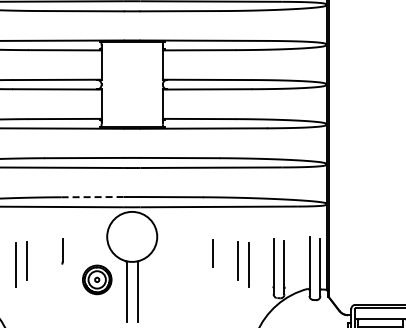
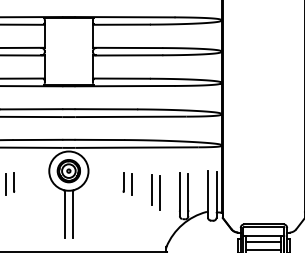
line: (93, 197) -> (38, 140), dashed -> solid
line: (201, 251) -> (123, 182), added
line: (51, 253) -> (5, 184), added
part: (97, 279) -> (69, 170), moved

